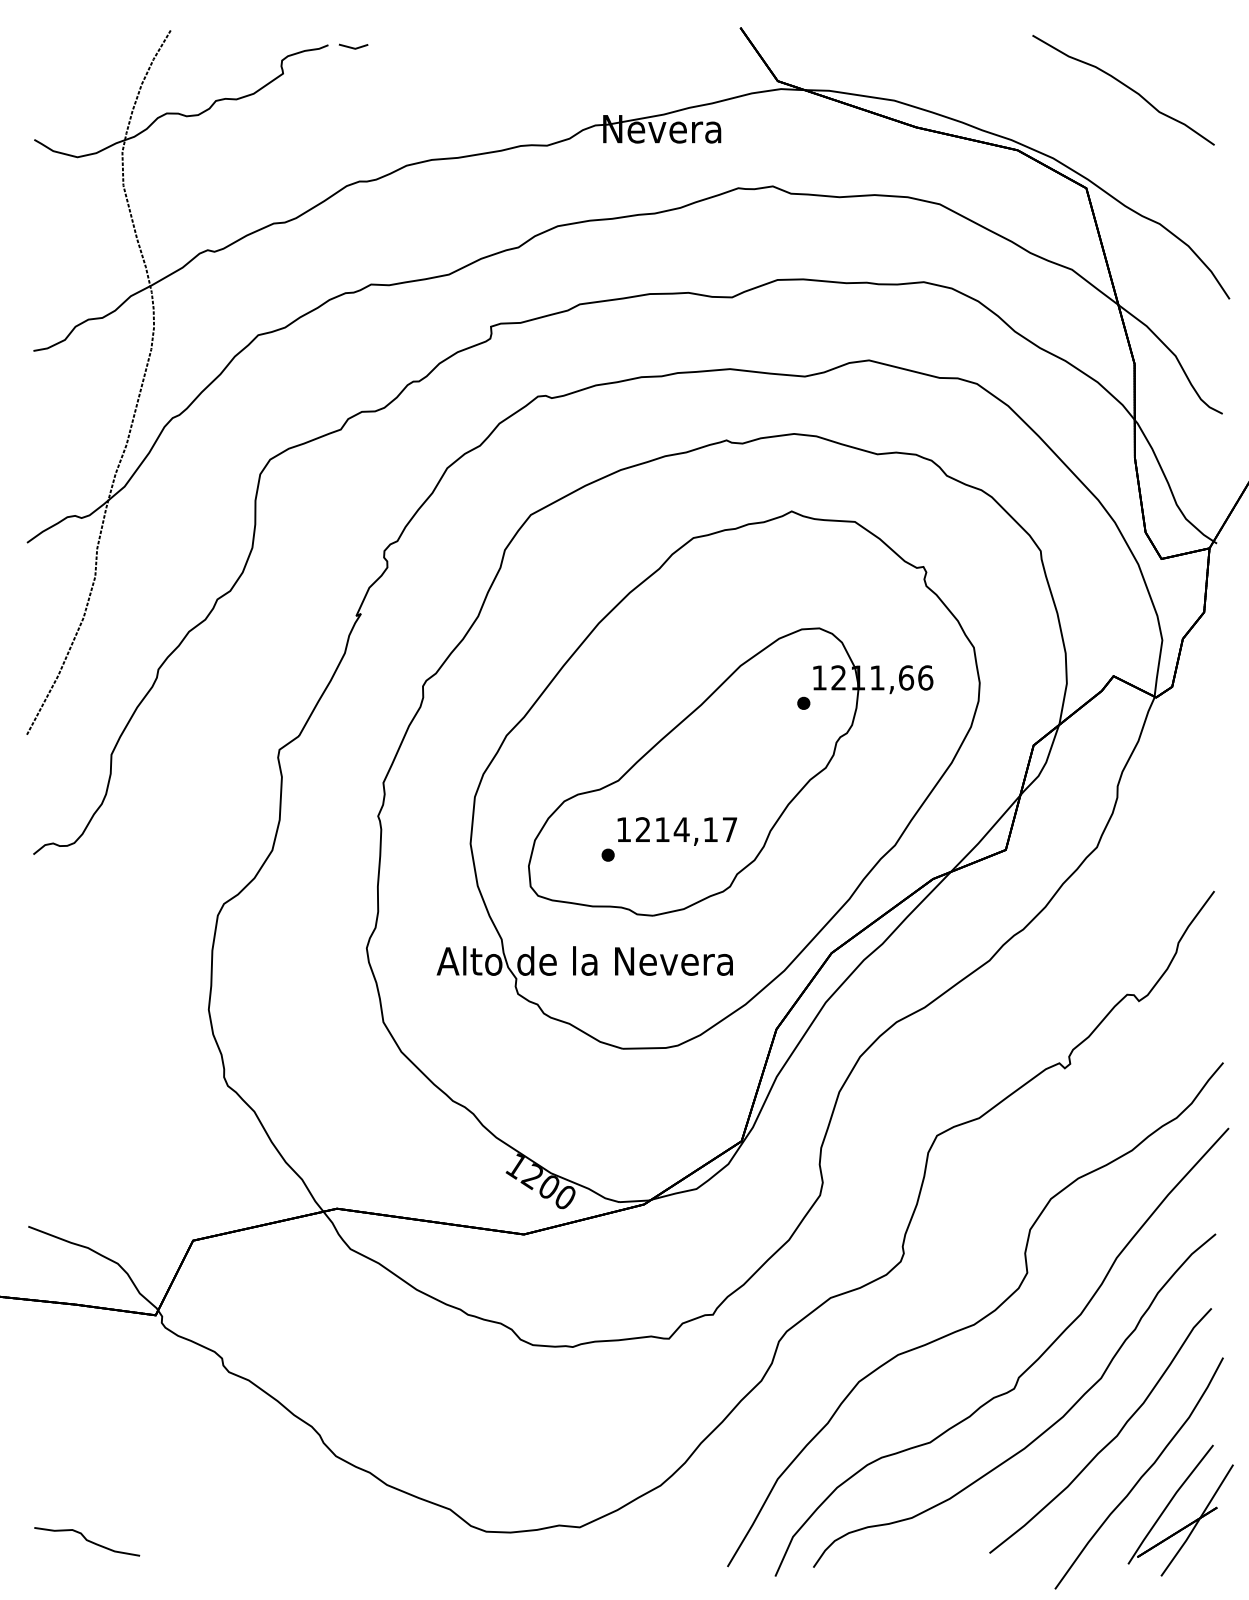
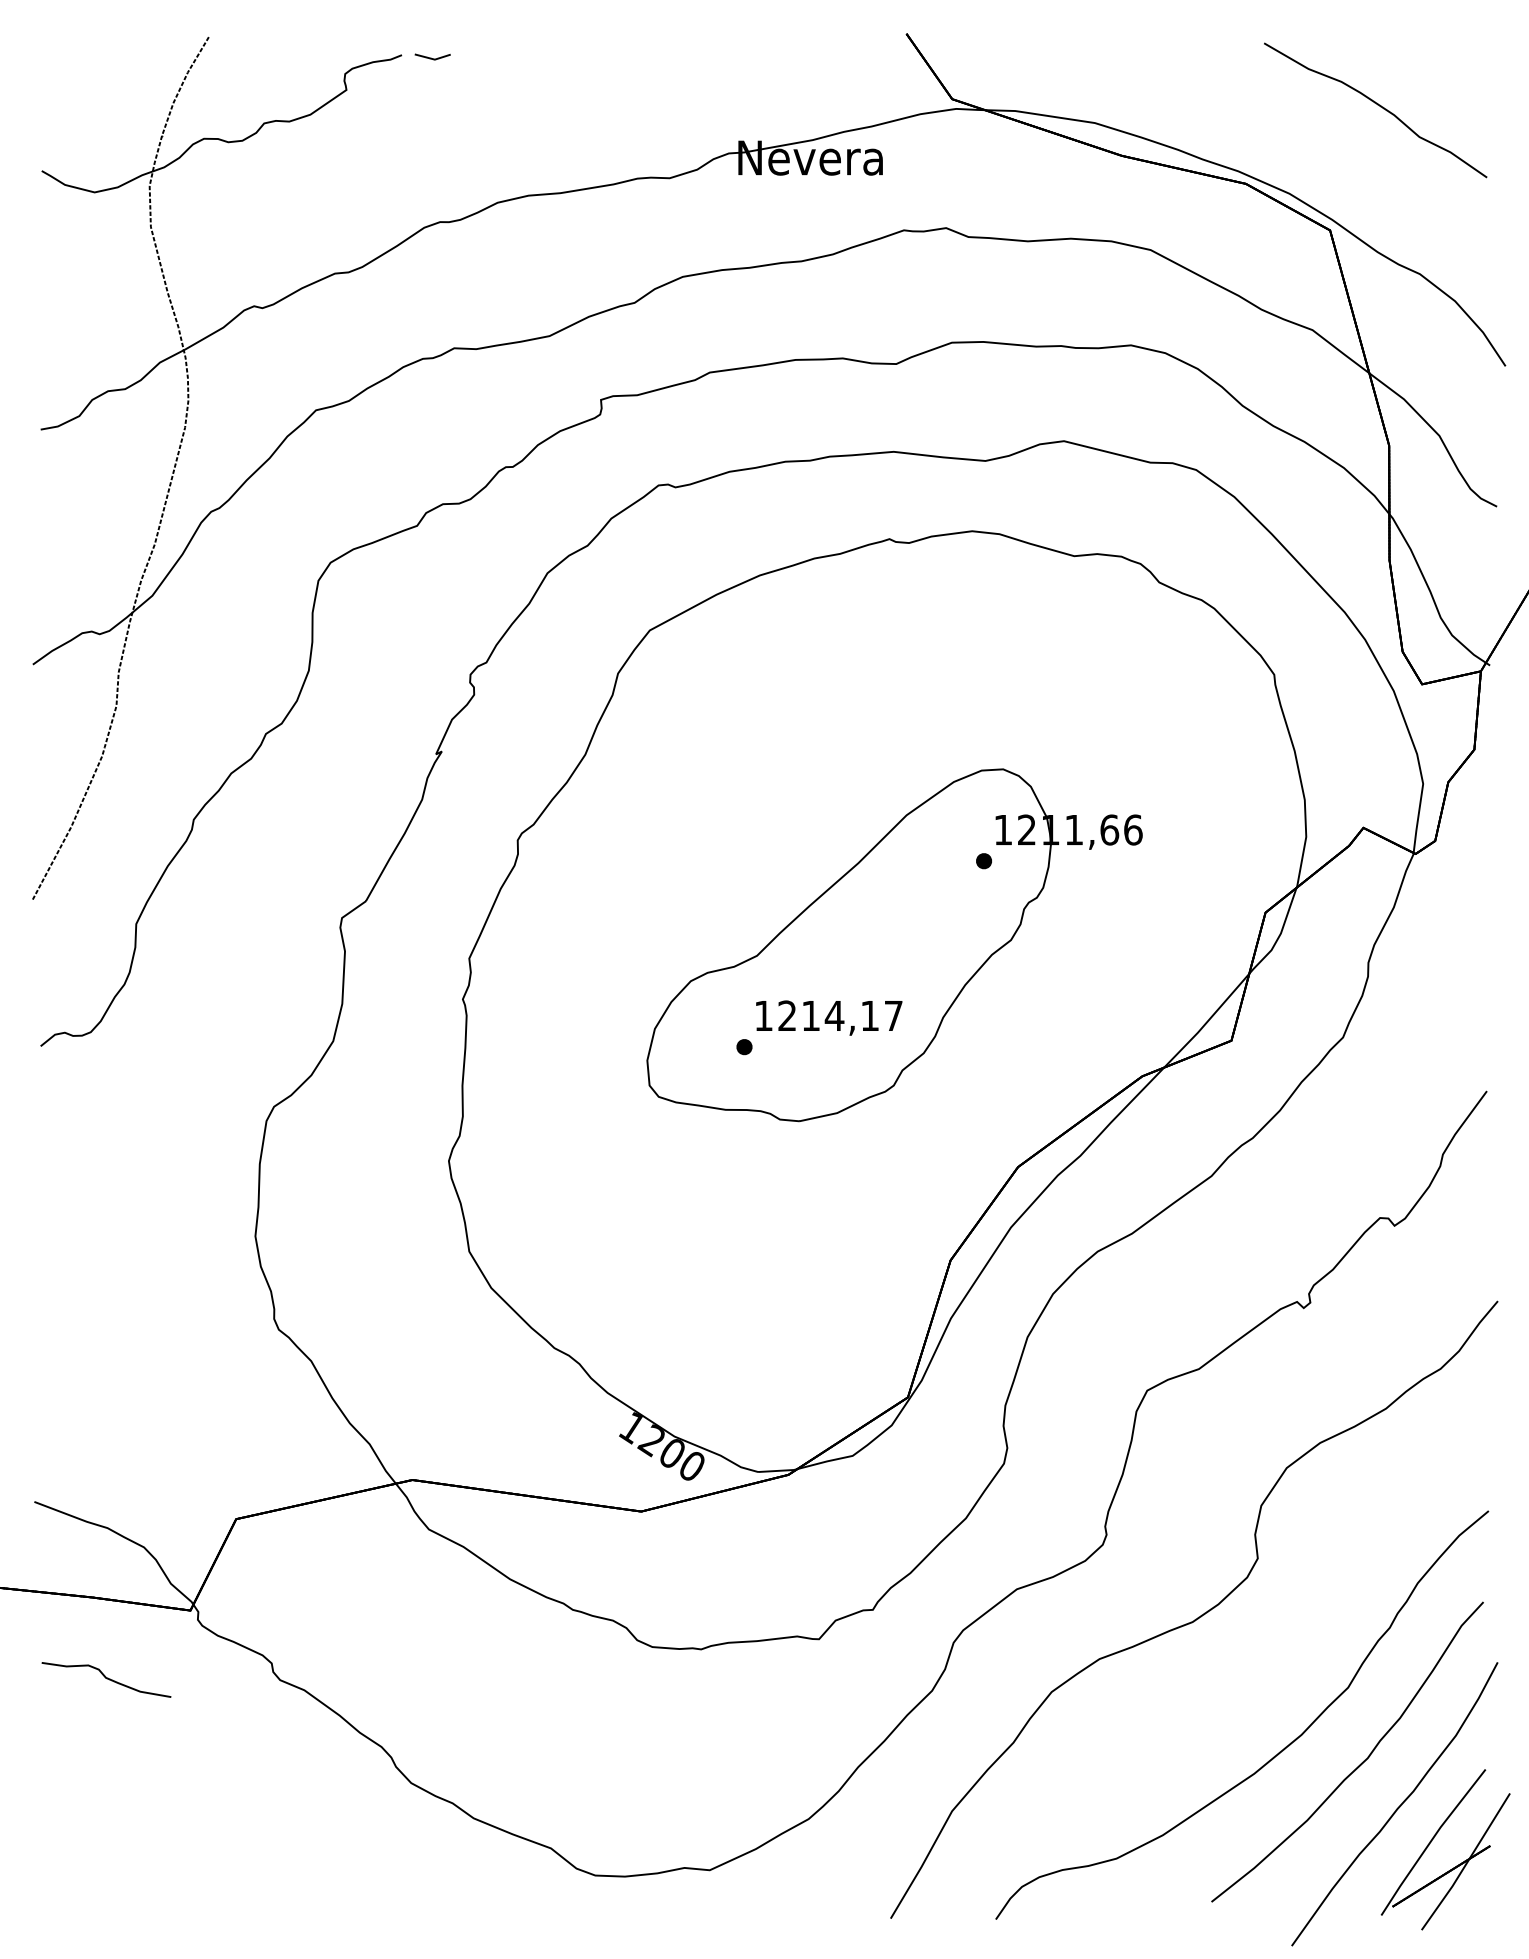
part: (708, 780) -> (867, 955), removed
curve: (1023, 1372) -> (1252, 1680), removed
curve: (87, 1540) -> (106, 1678), moved

